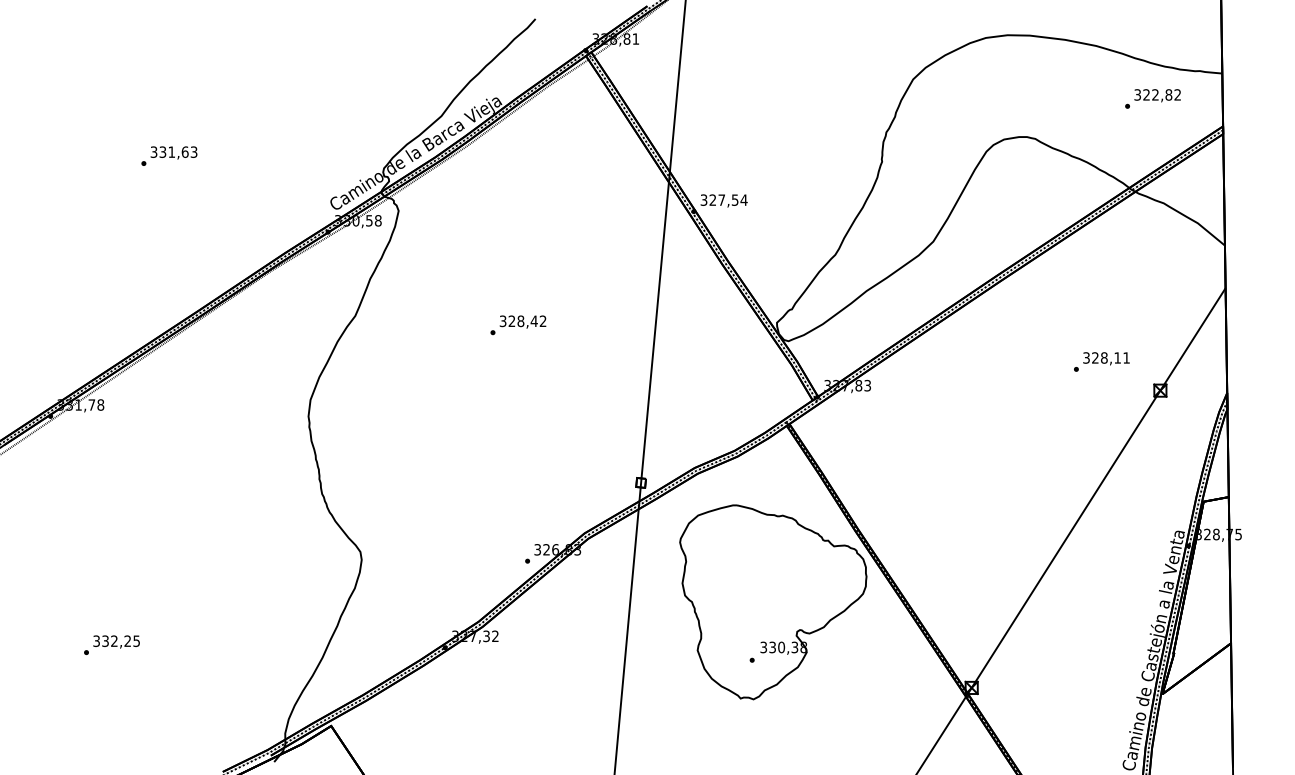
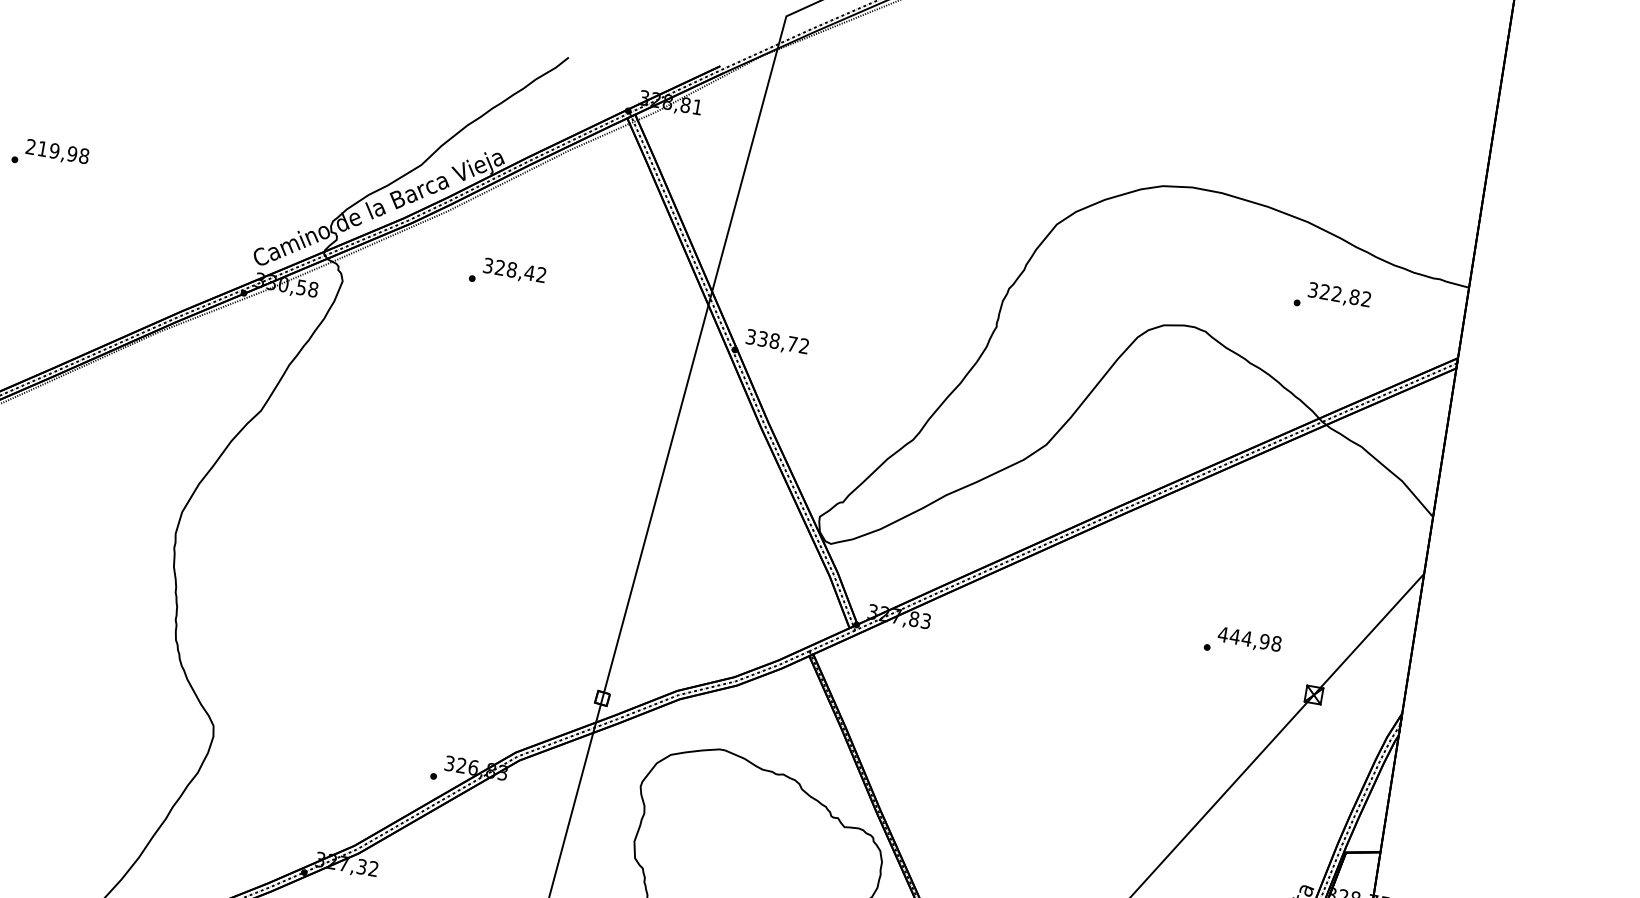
text: (1152, 98) -> (1332, 298), moved
text: (173, 151) -> (57, 150), 331,63 -> 219,98
text: (728, 199) -> (783, 341), 327,54 -> 338,72
text: (518, 325) -> (507, 274), moved
text: (1106, 357) -> (1249, 638), 328,11 -> 444,98

